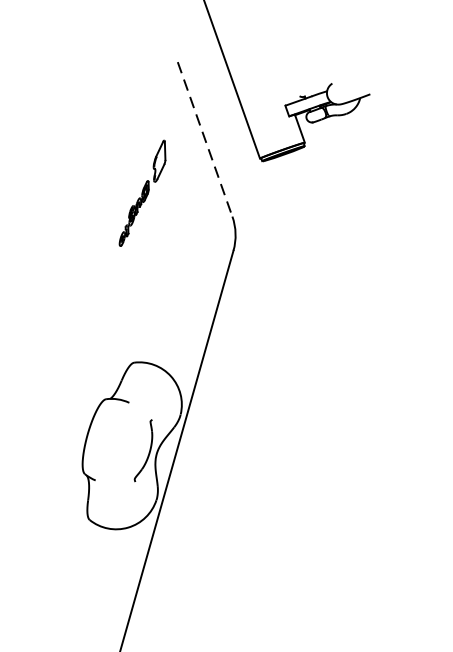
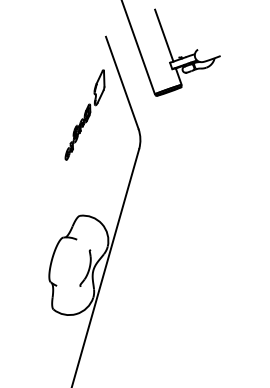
line: (276, 59) -> (164, 35), added
line: (205, 138) -> (122, 82), dashed -> solid
part: (141, 192) -> (84, 114), size x1.43

